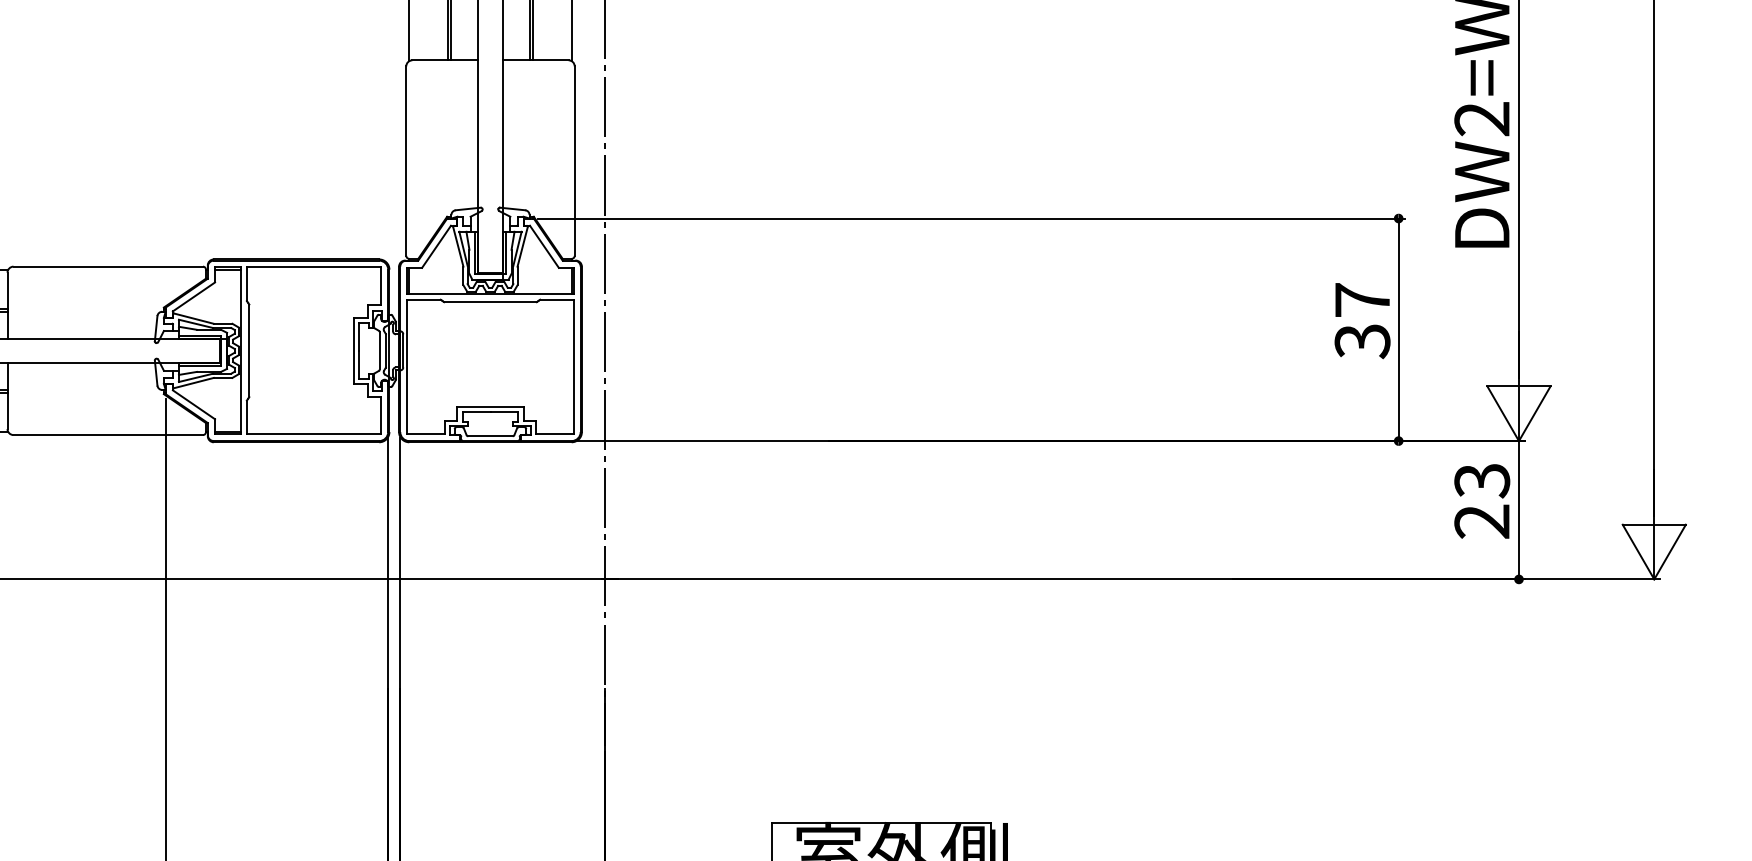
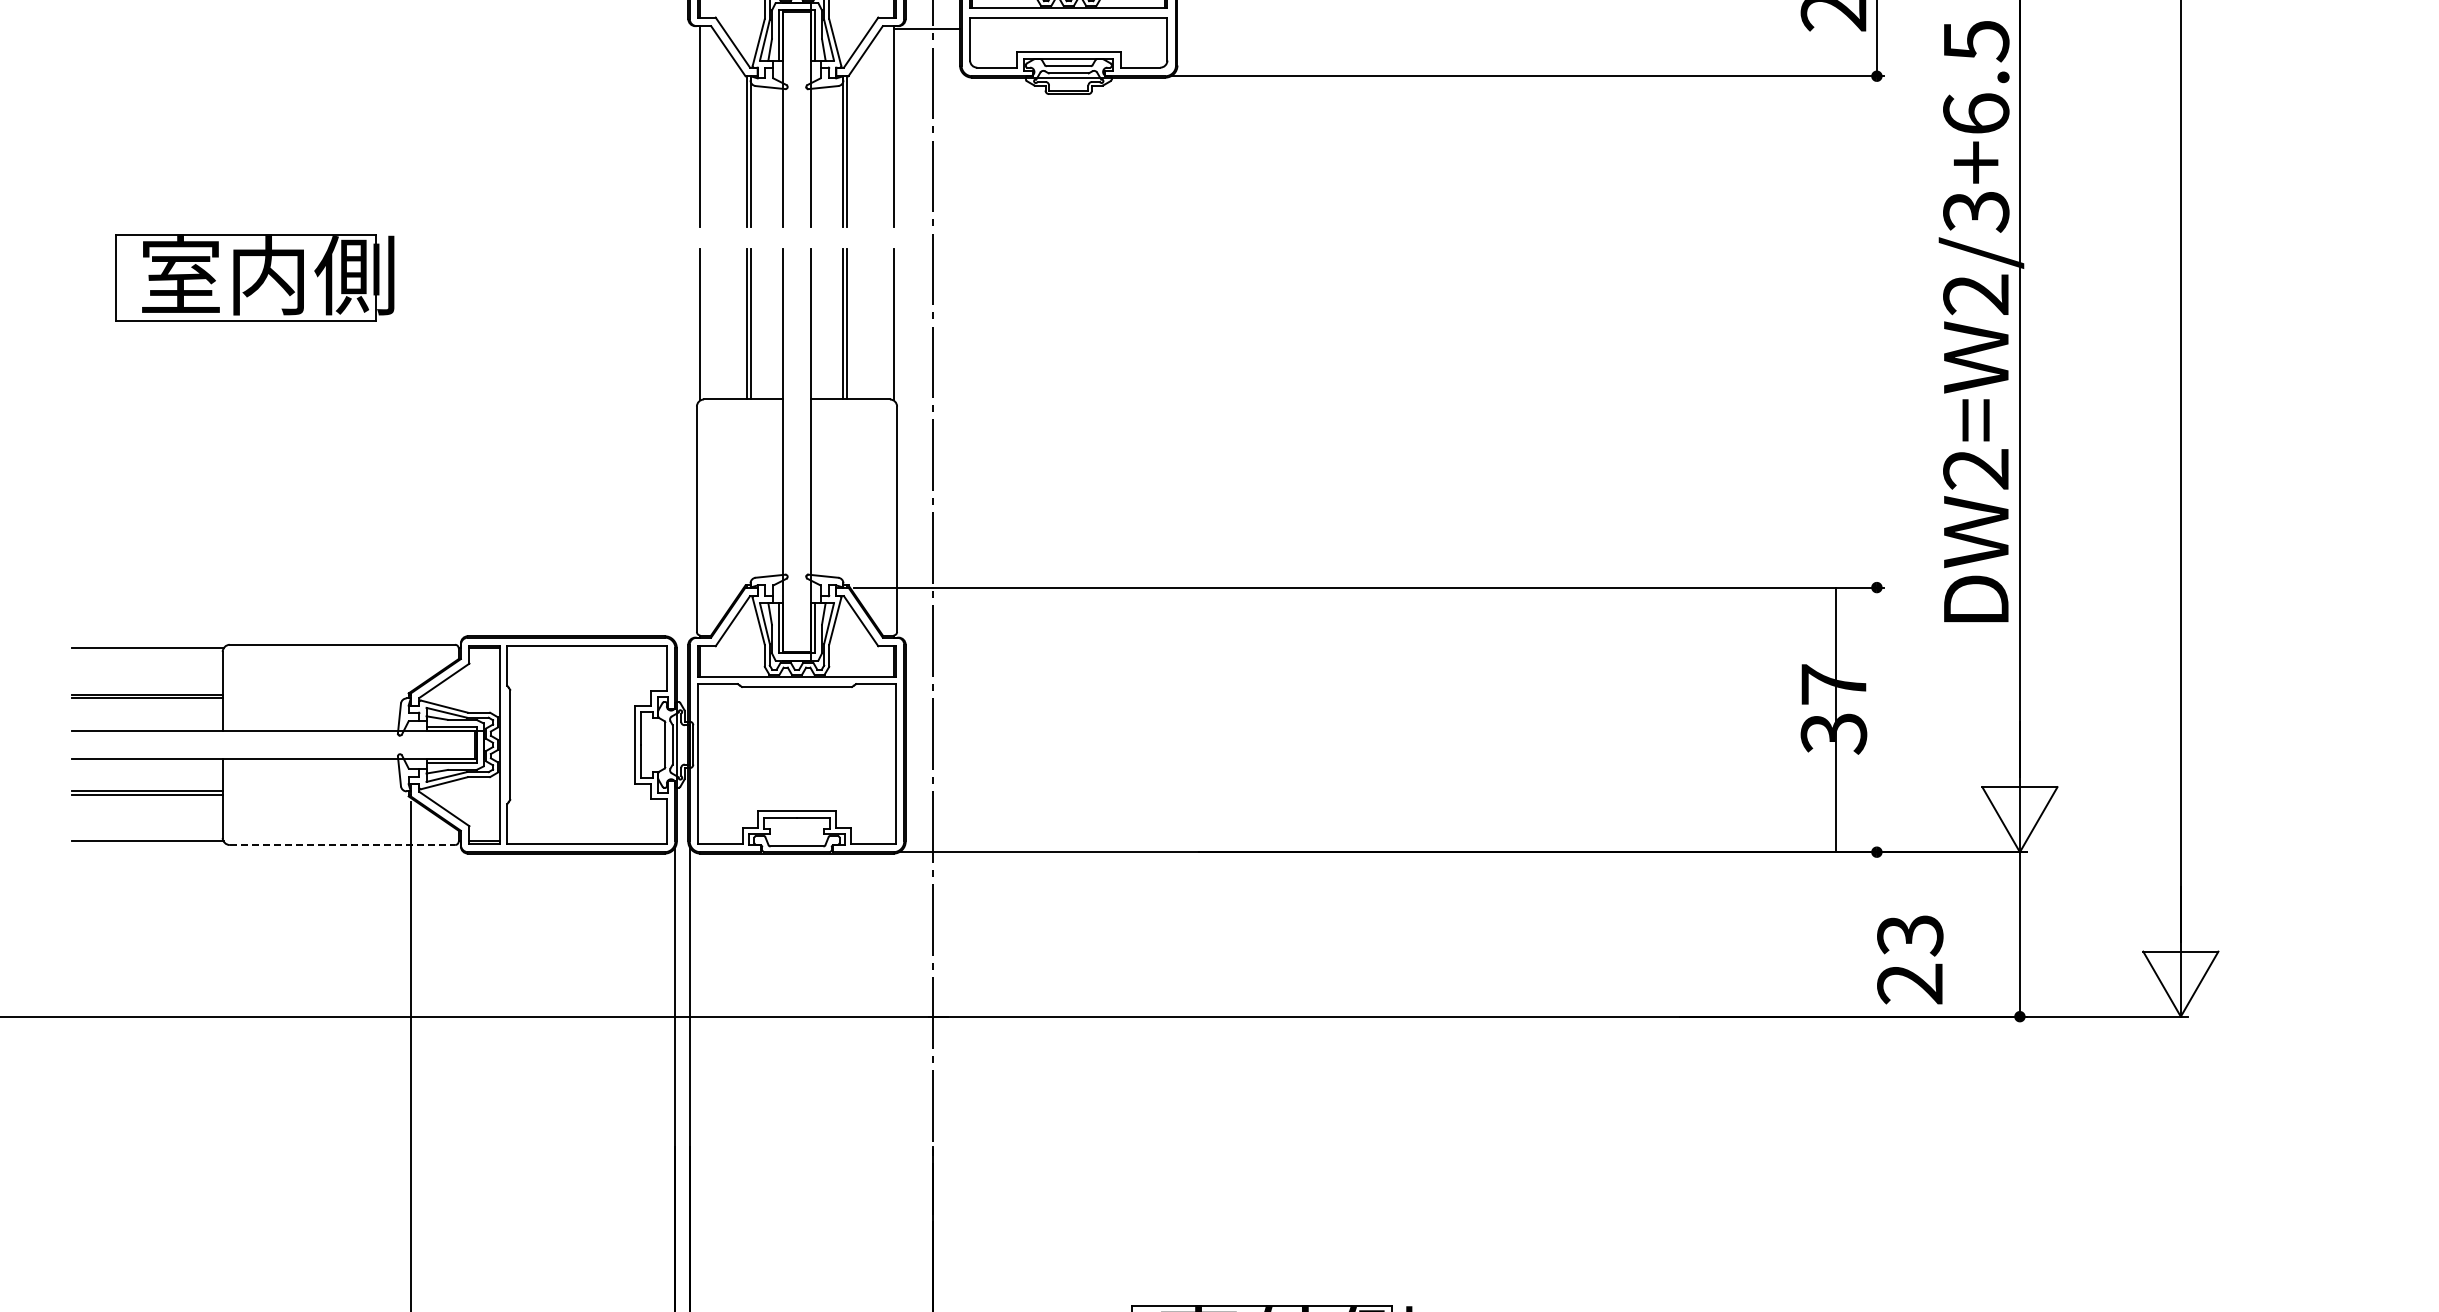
line: (1398, 329) -> (1835, 719), moved
line: (108, 435) -> (342, 845), solid -> dashed
text: (1482, 501) -> (1910, 959), moved

